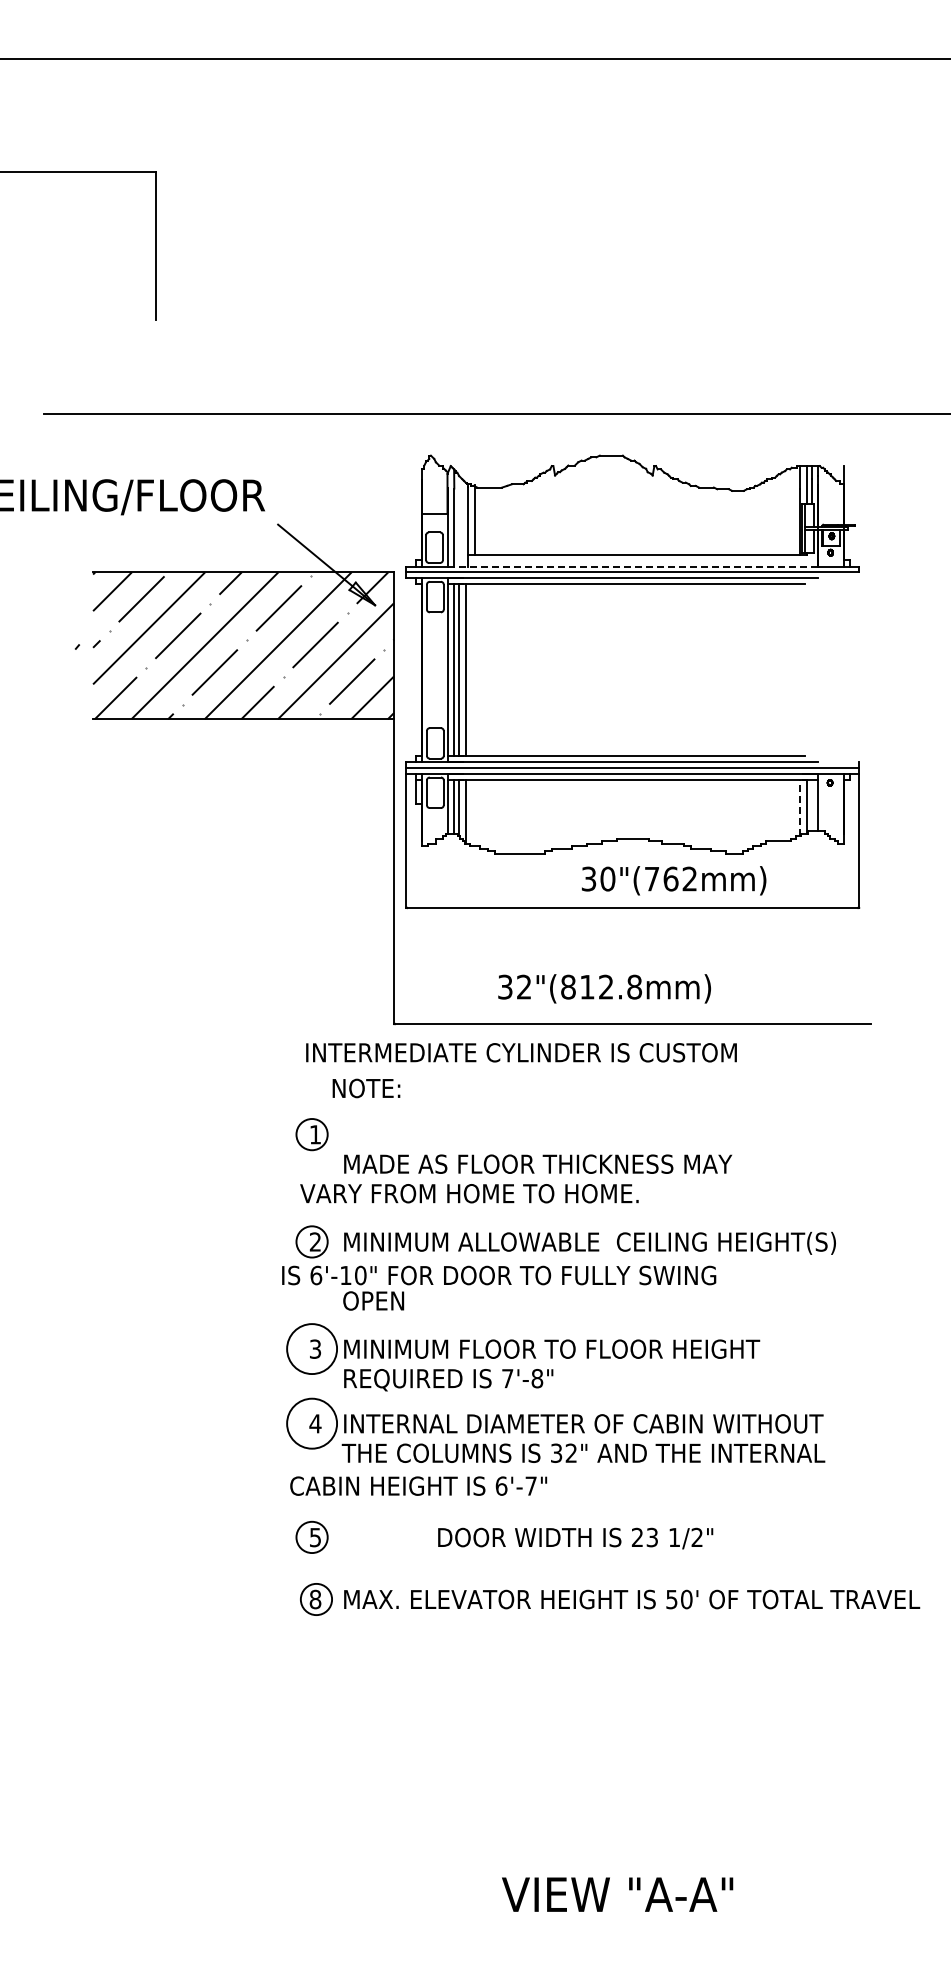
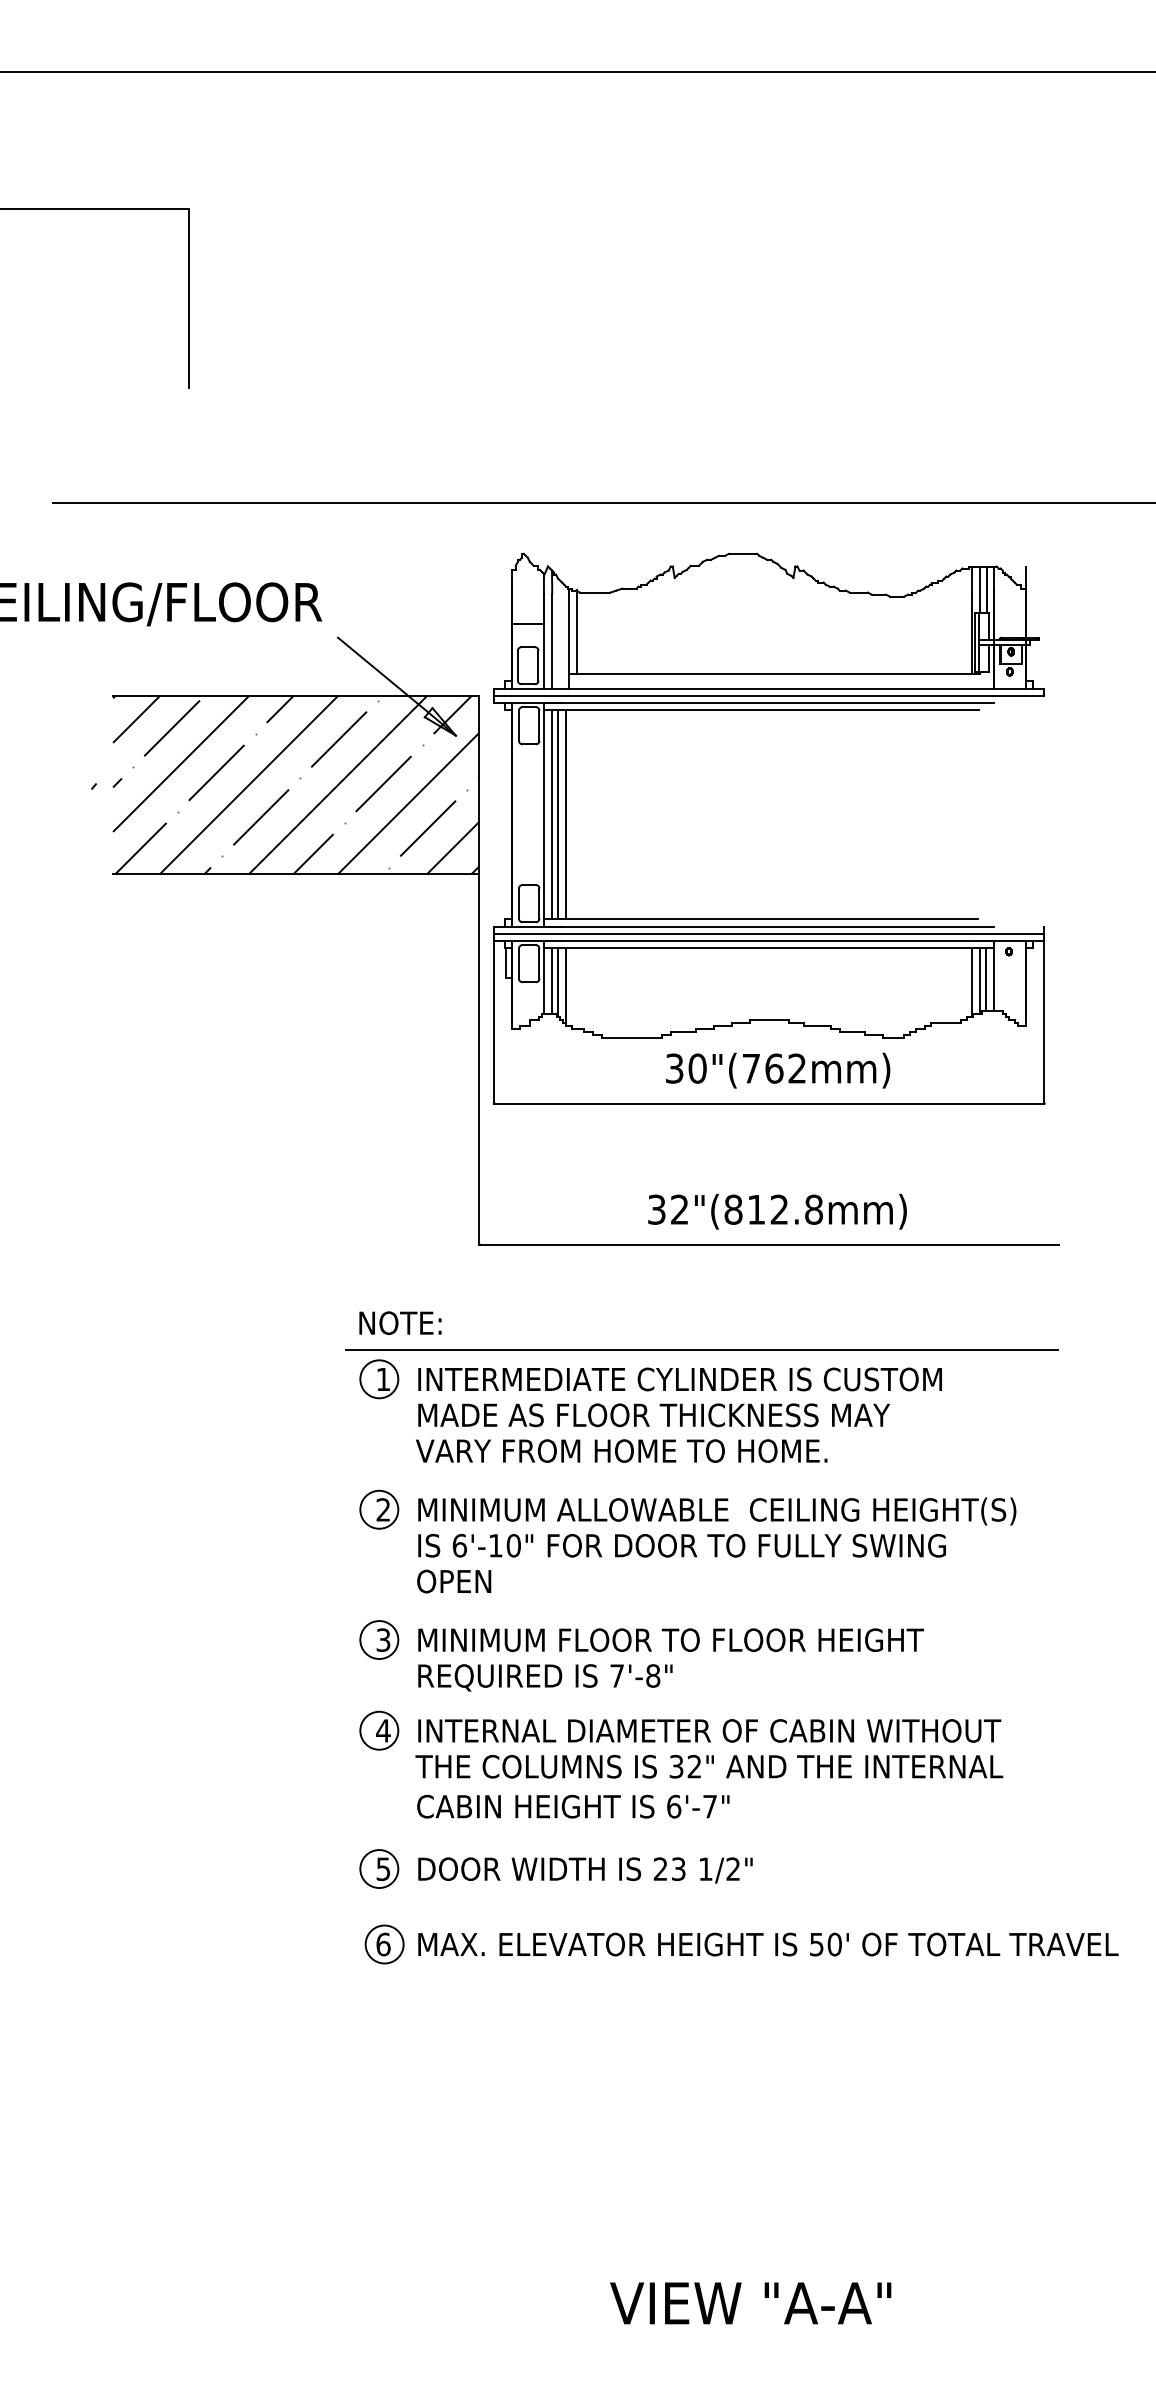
line: (633, 566) -> (770, 688), dashed -> solid
line: (811, 805) -> (986, 979), added
line: (799, 807) -> (971, 981), dashed -> solid
text: (674, 880) -> (778, 1070), moved
text: (604, 988) -> (777, 1211), moved
text: (521, 1052) -> (680, 1379), moved
text: (366, 1088) -> (400, 1323), moved
line: (577, 1110) -> (702, 1349), added
text: (469, 1193) -> (621, 1450), moved
text: (499, 1275) -> (682, 1545), moved
circle: (311, 1348) -> (378, 1639), size x0.62
circle: (311, 1423) -> (378, 1730), size x0.62
text: (418, 1485) -> (573, 1805), moved
text: (575, 1538) -> (585, 1870), moved
text: (315, 1599) -> (383, 1944), 8 -> 6

